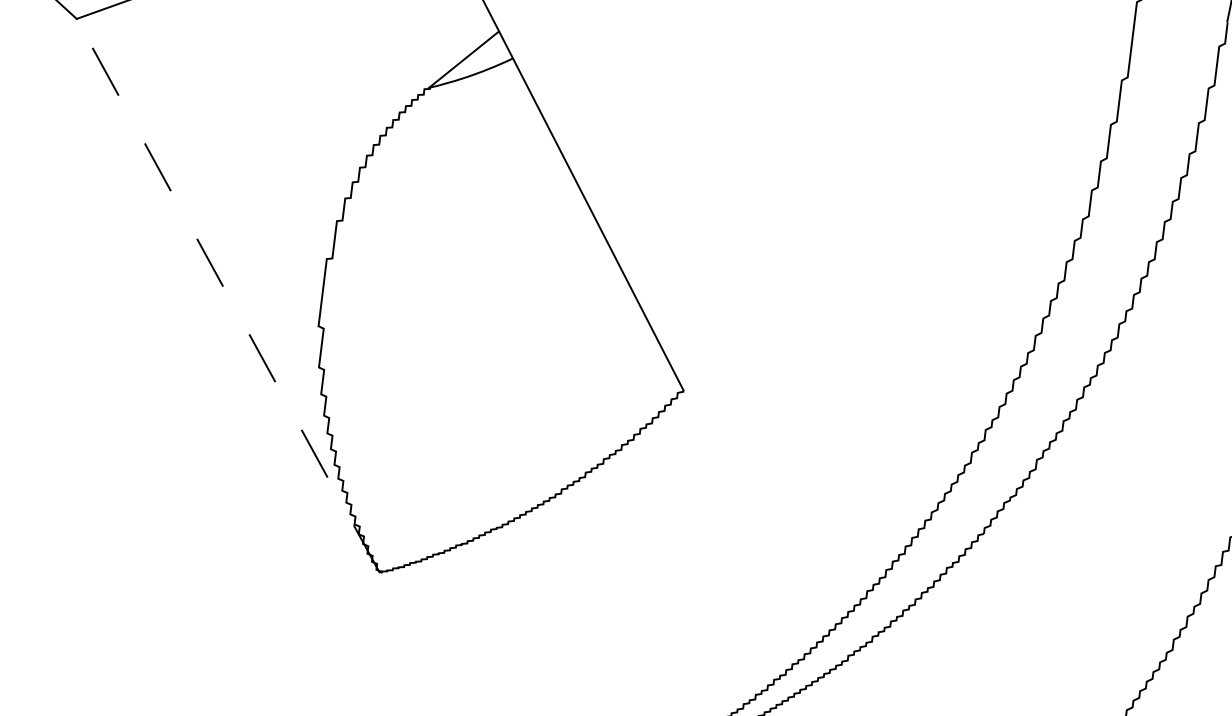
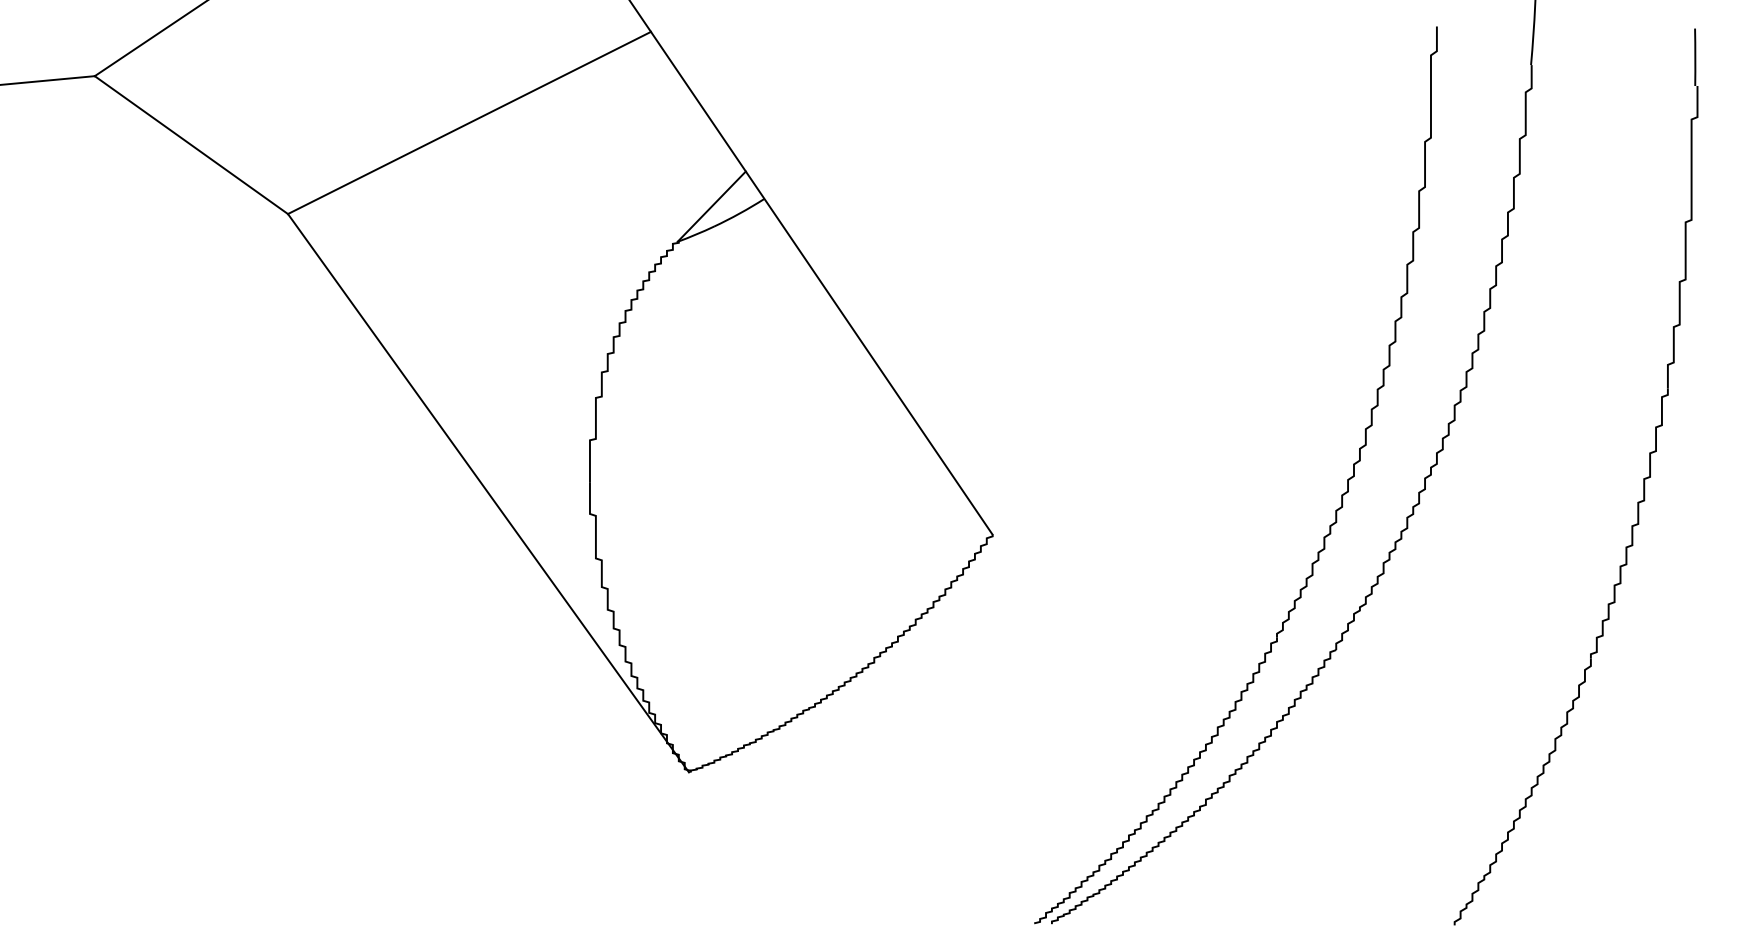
line: (228, 296) -> (488, 493), dashed -> solid

